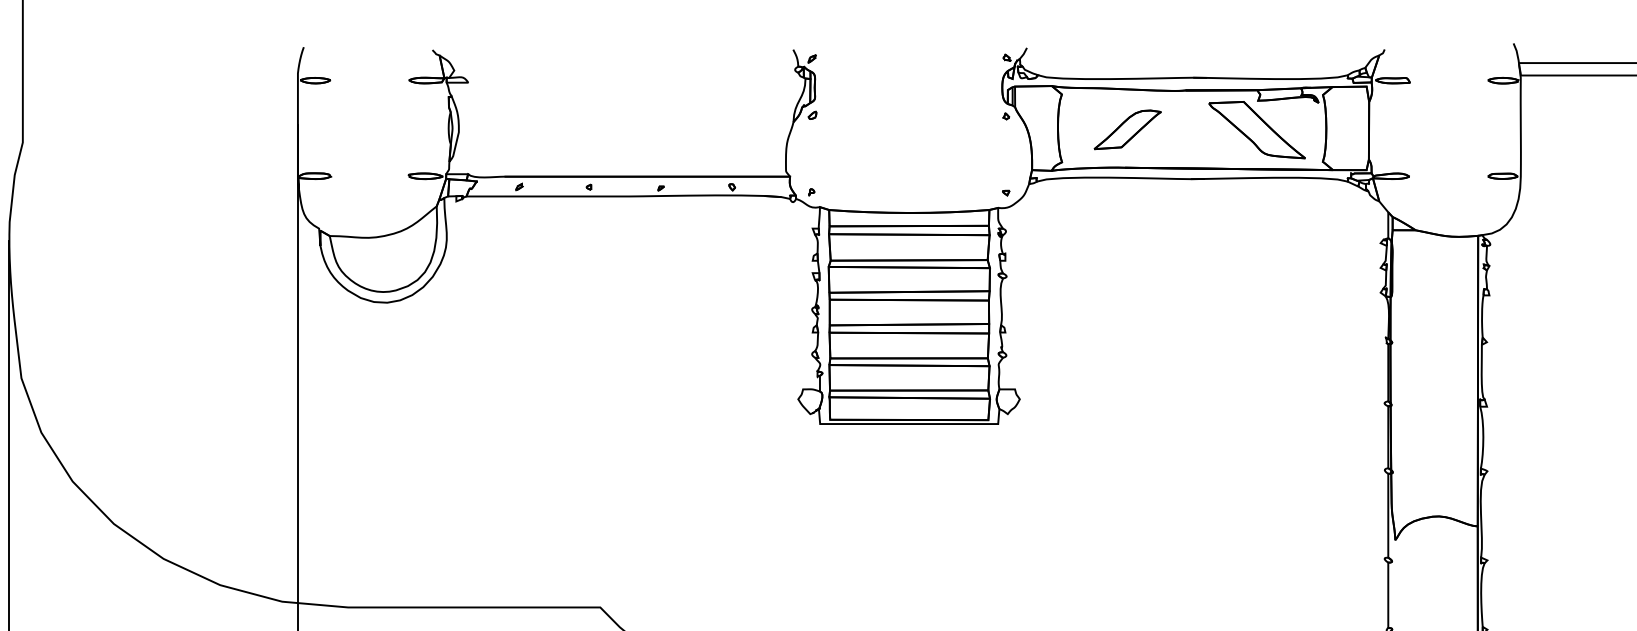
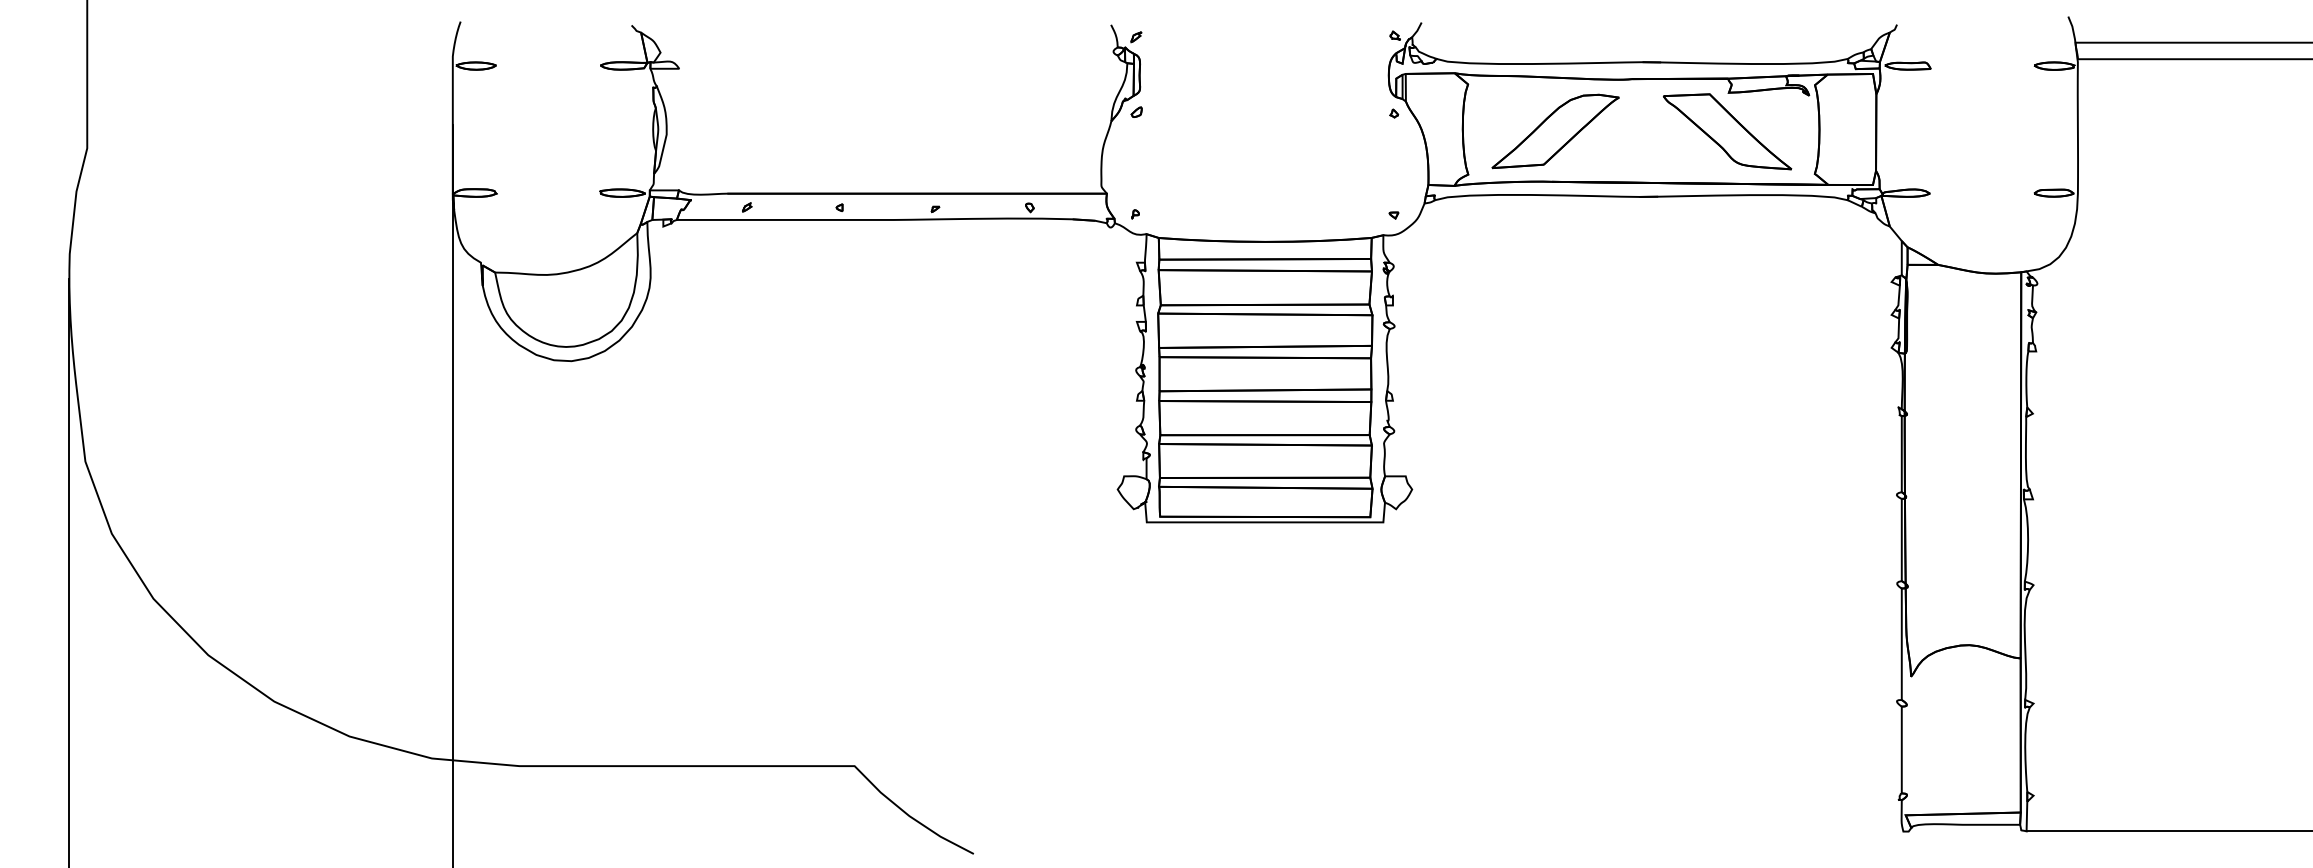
part: (1127, 129) -> (1555, 131), size x1.43

